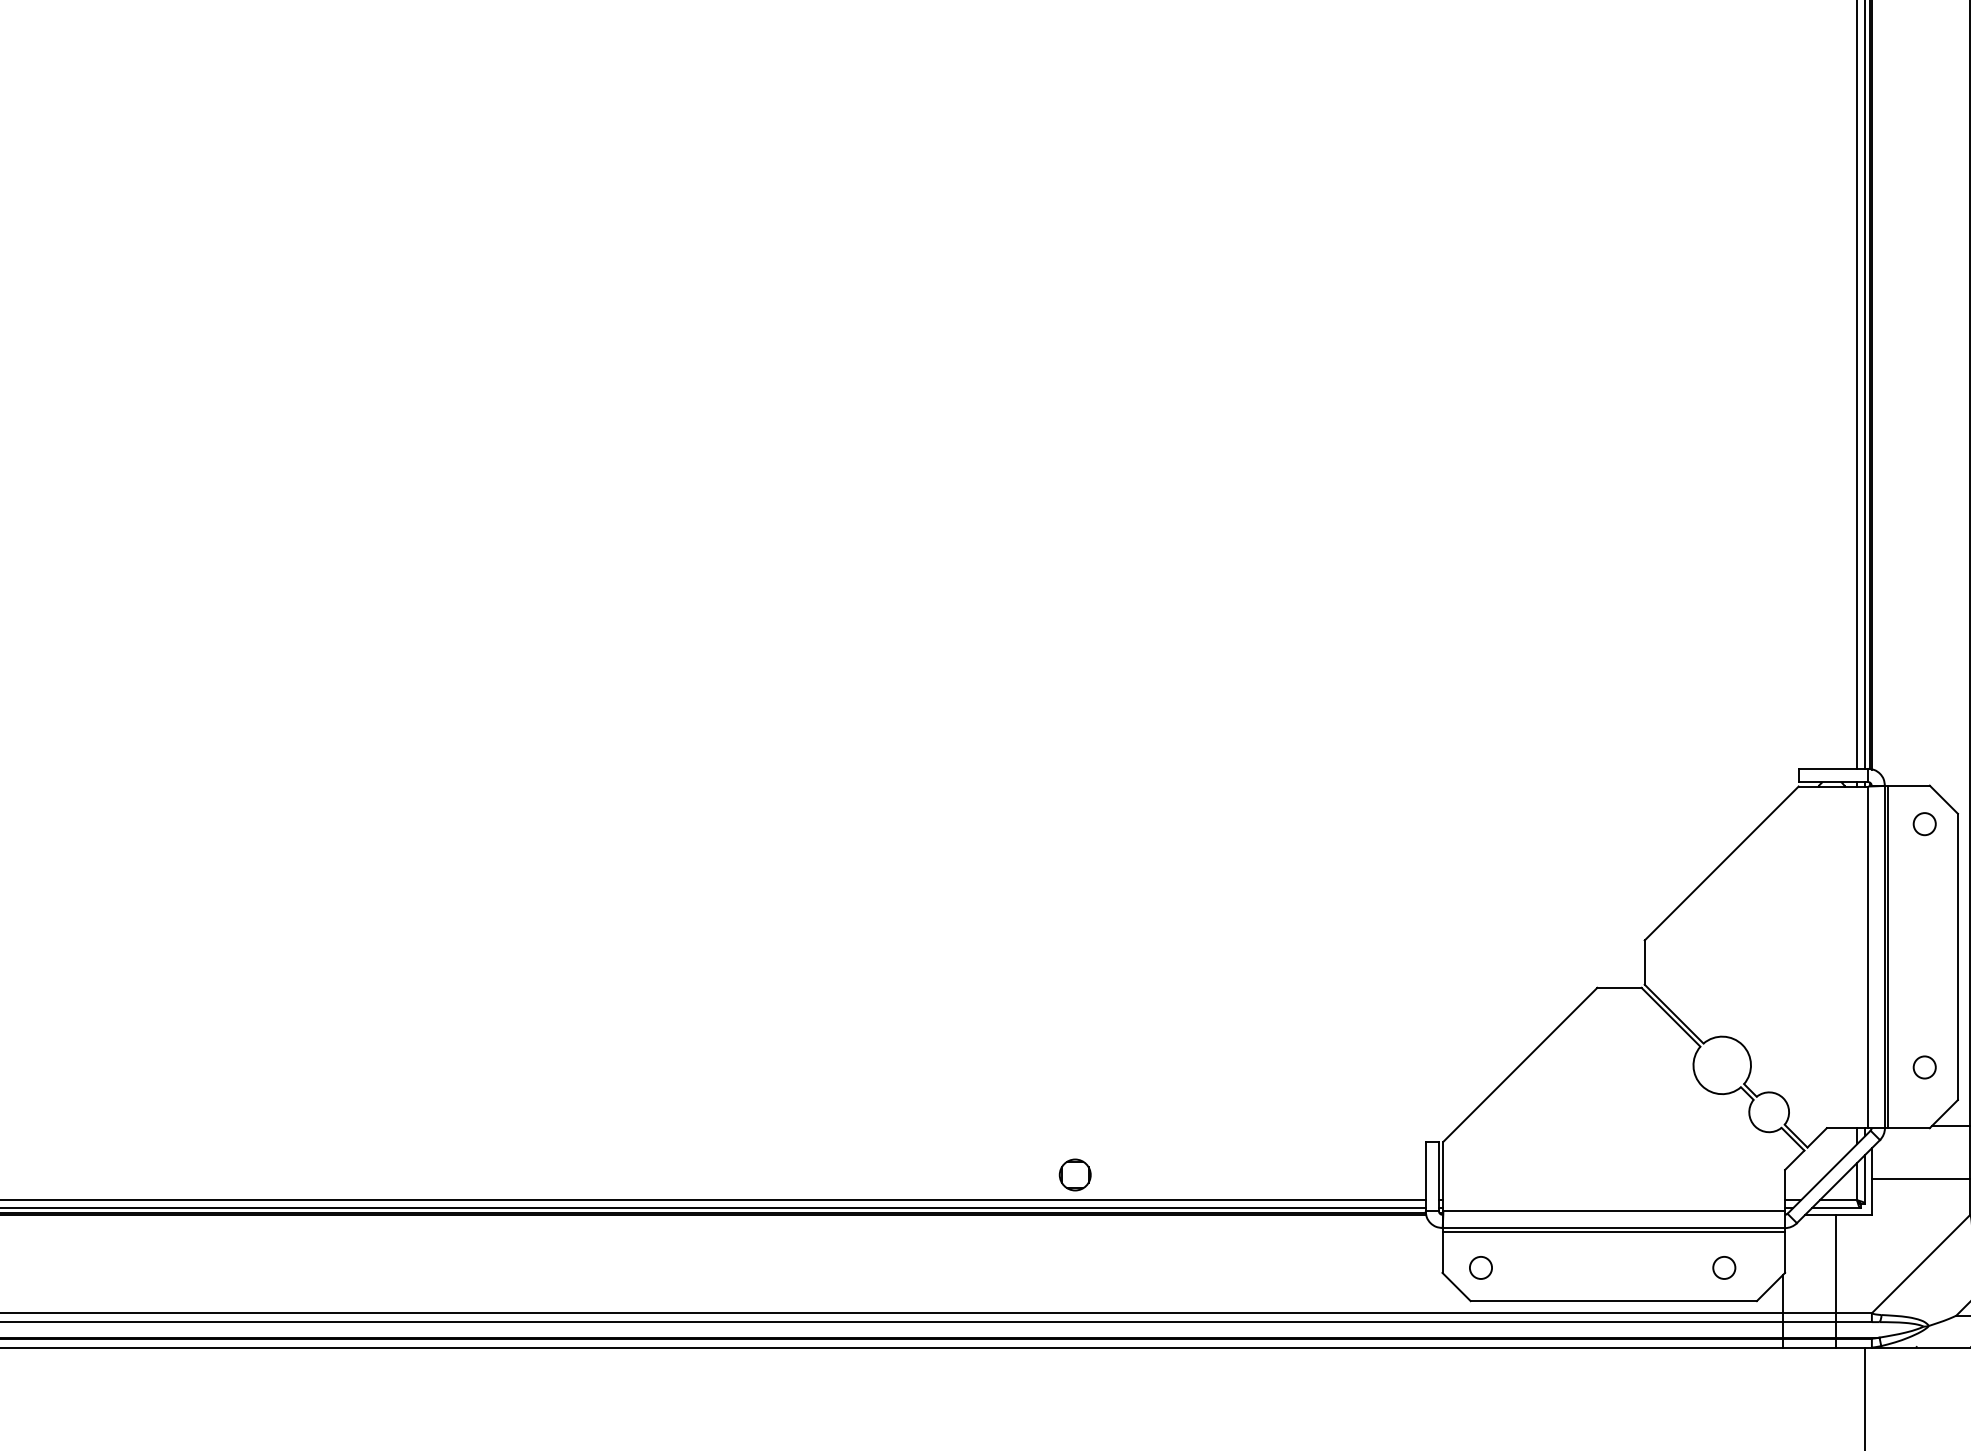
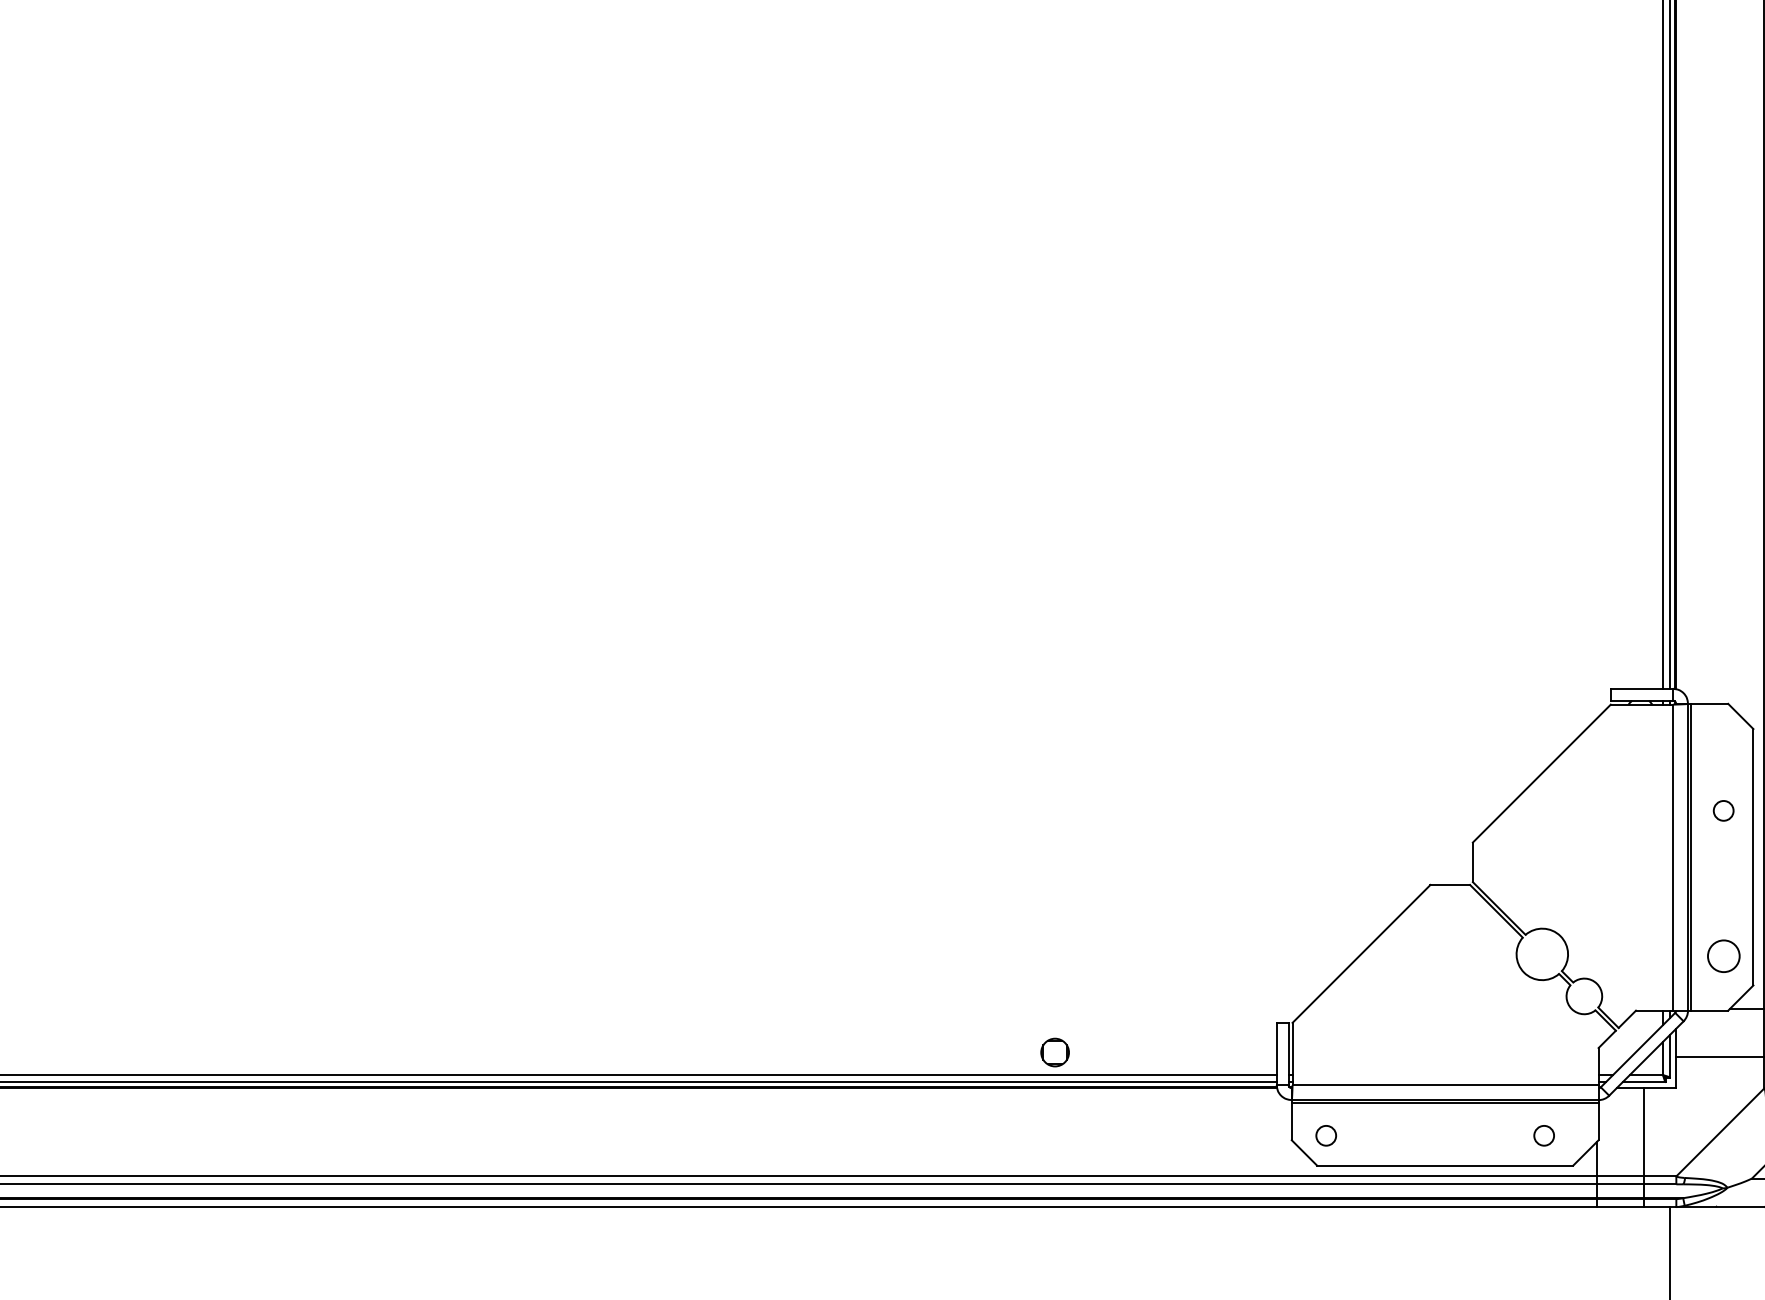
circle: (1924, 824) -> (1723, 811), moved
circle: (1924, 1067) -> (1723, 956), size x1.6
part: (1074, 1174) -> (1054, 1052), moved

